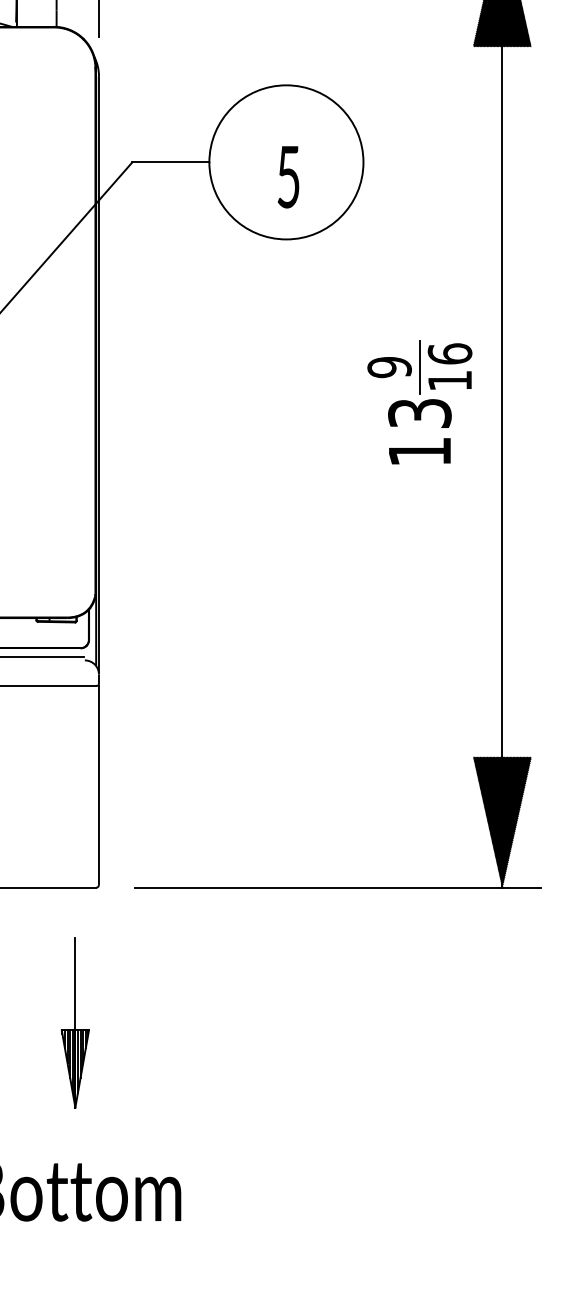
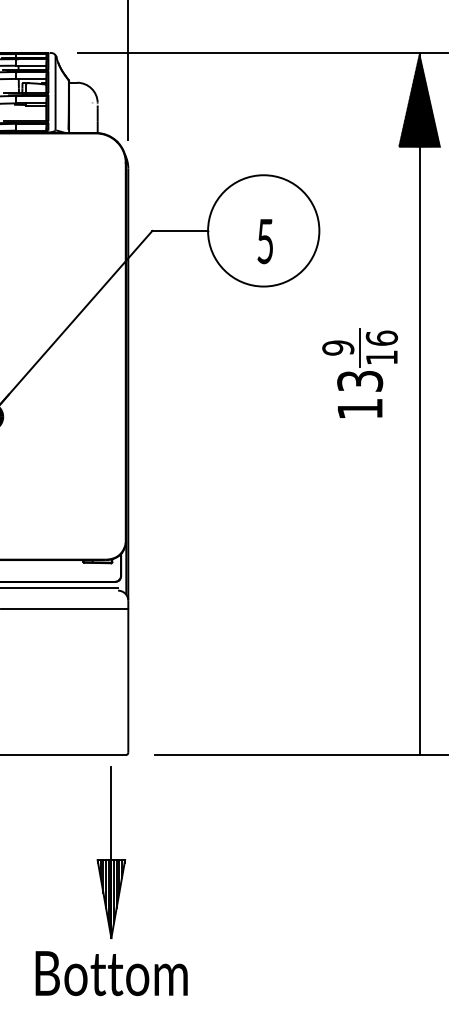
part: (419, 401) -> (359, 372), moved
hatch: (502, 822) -> (419, 707), removed
part: (74, 1022) -> (110, 852), size x1.4

